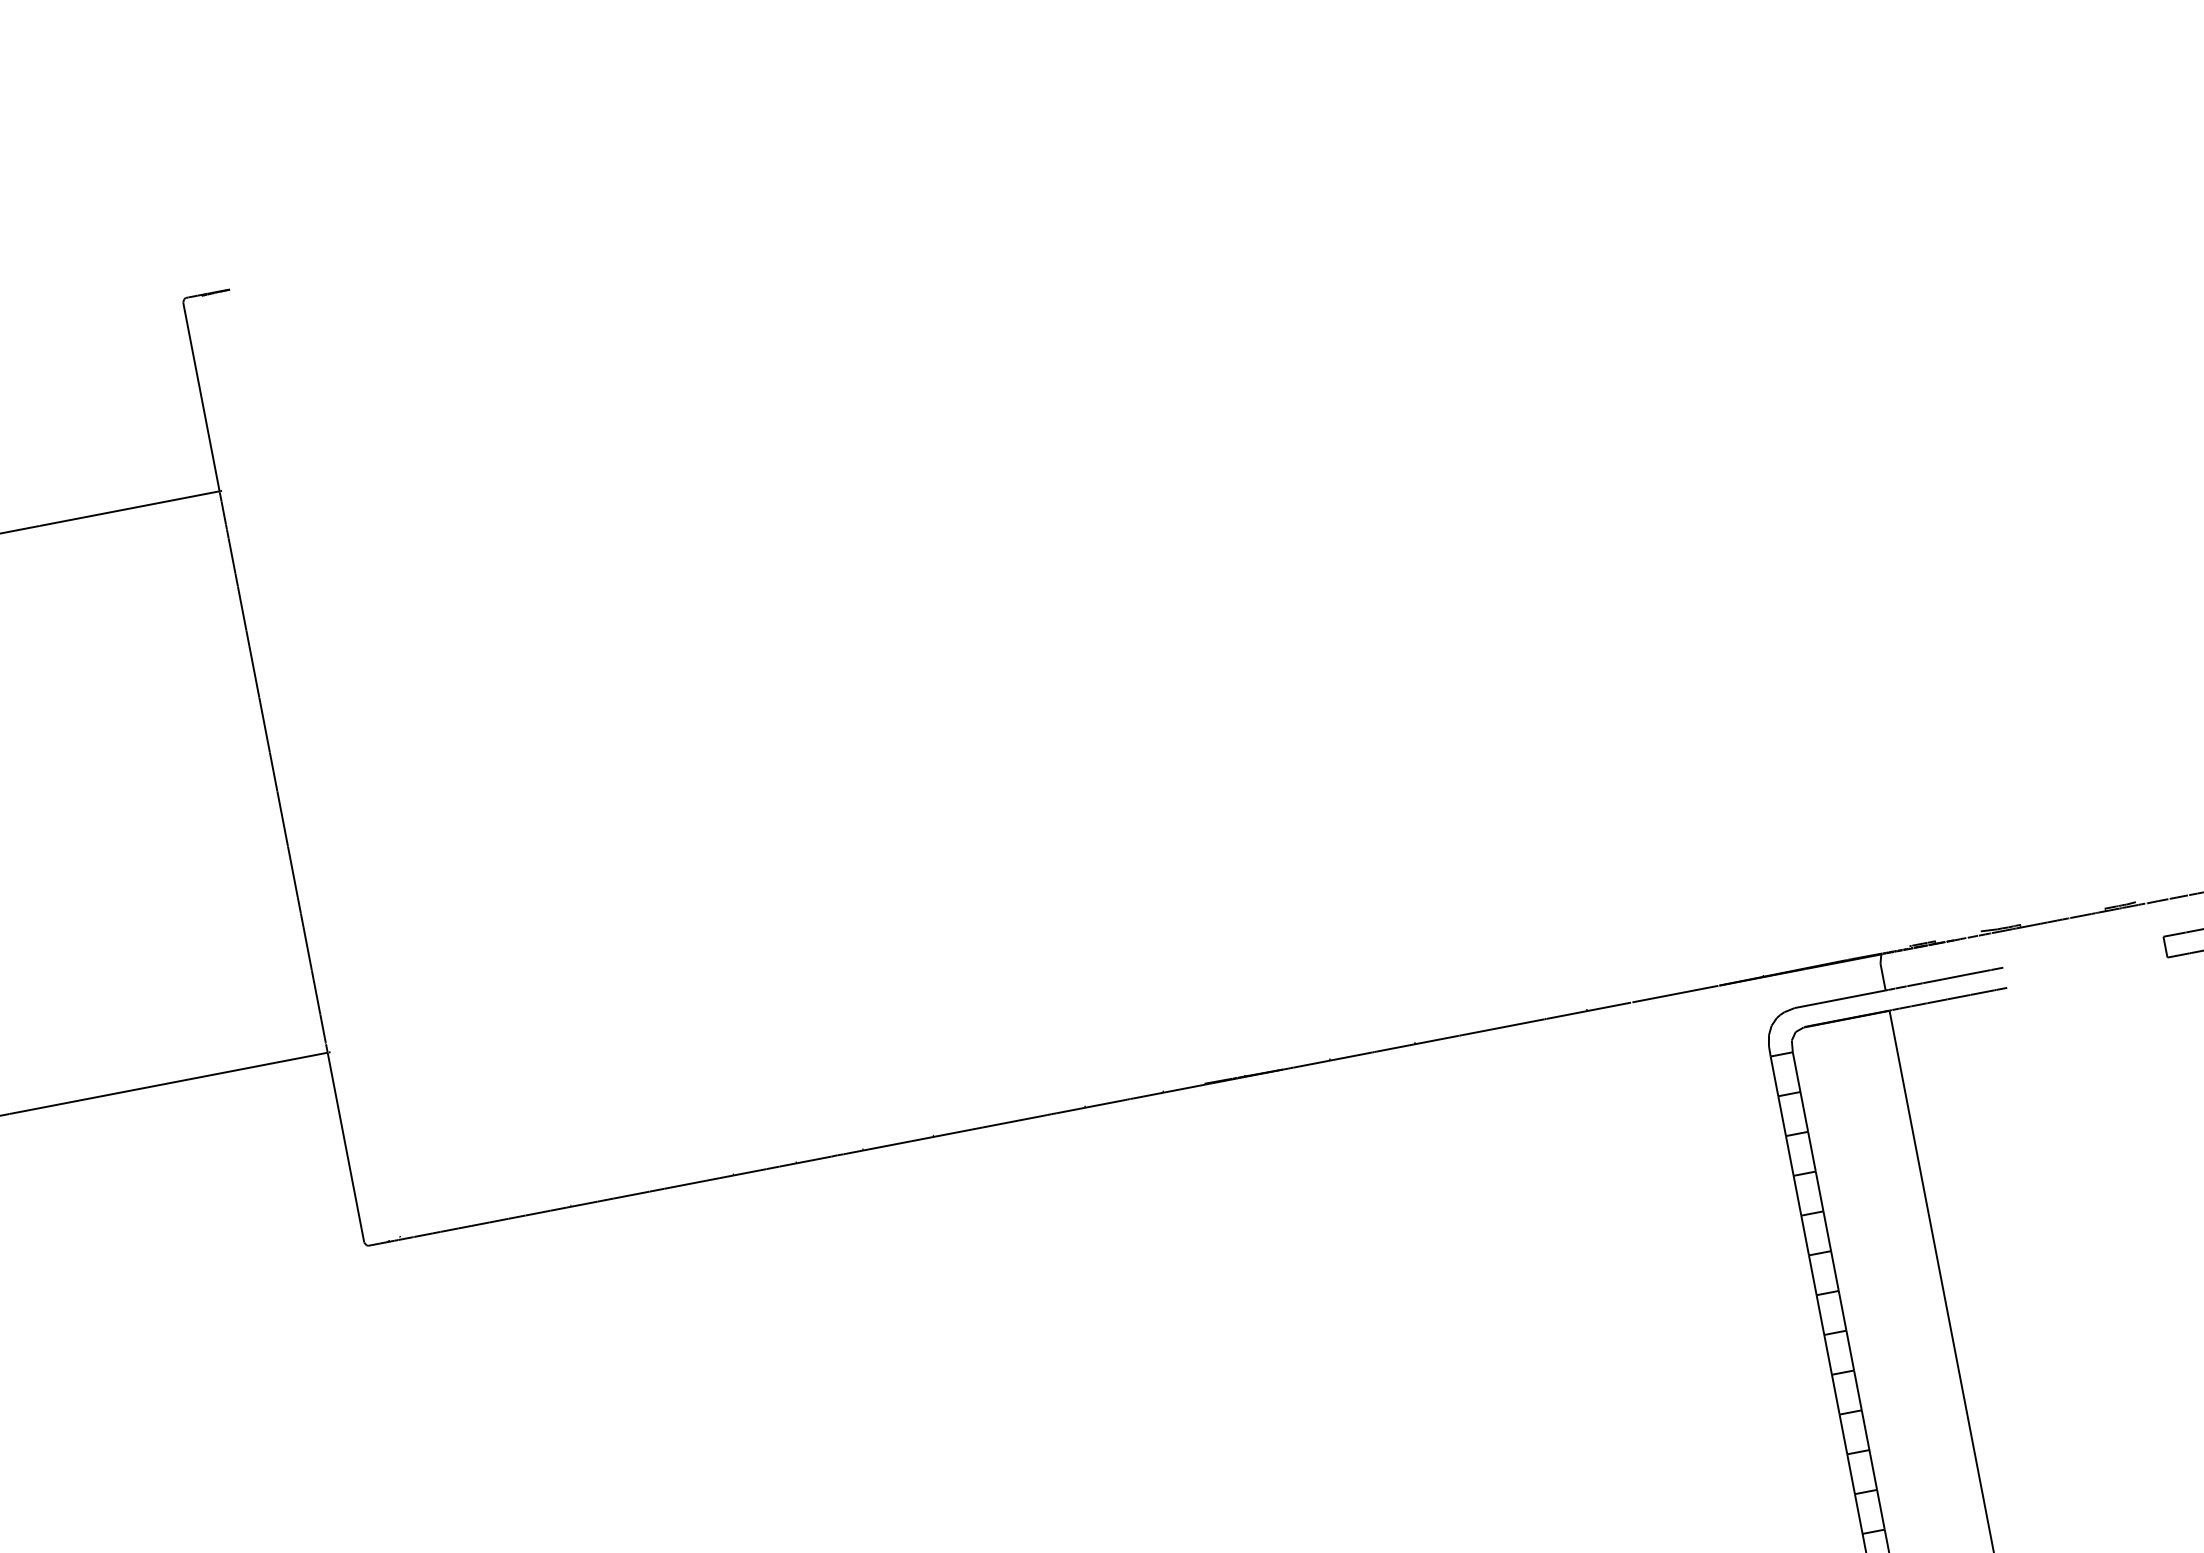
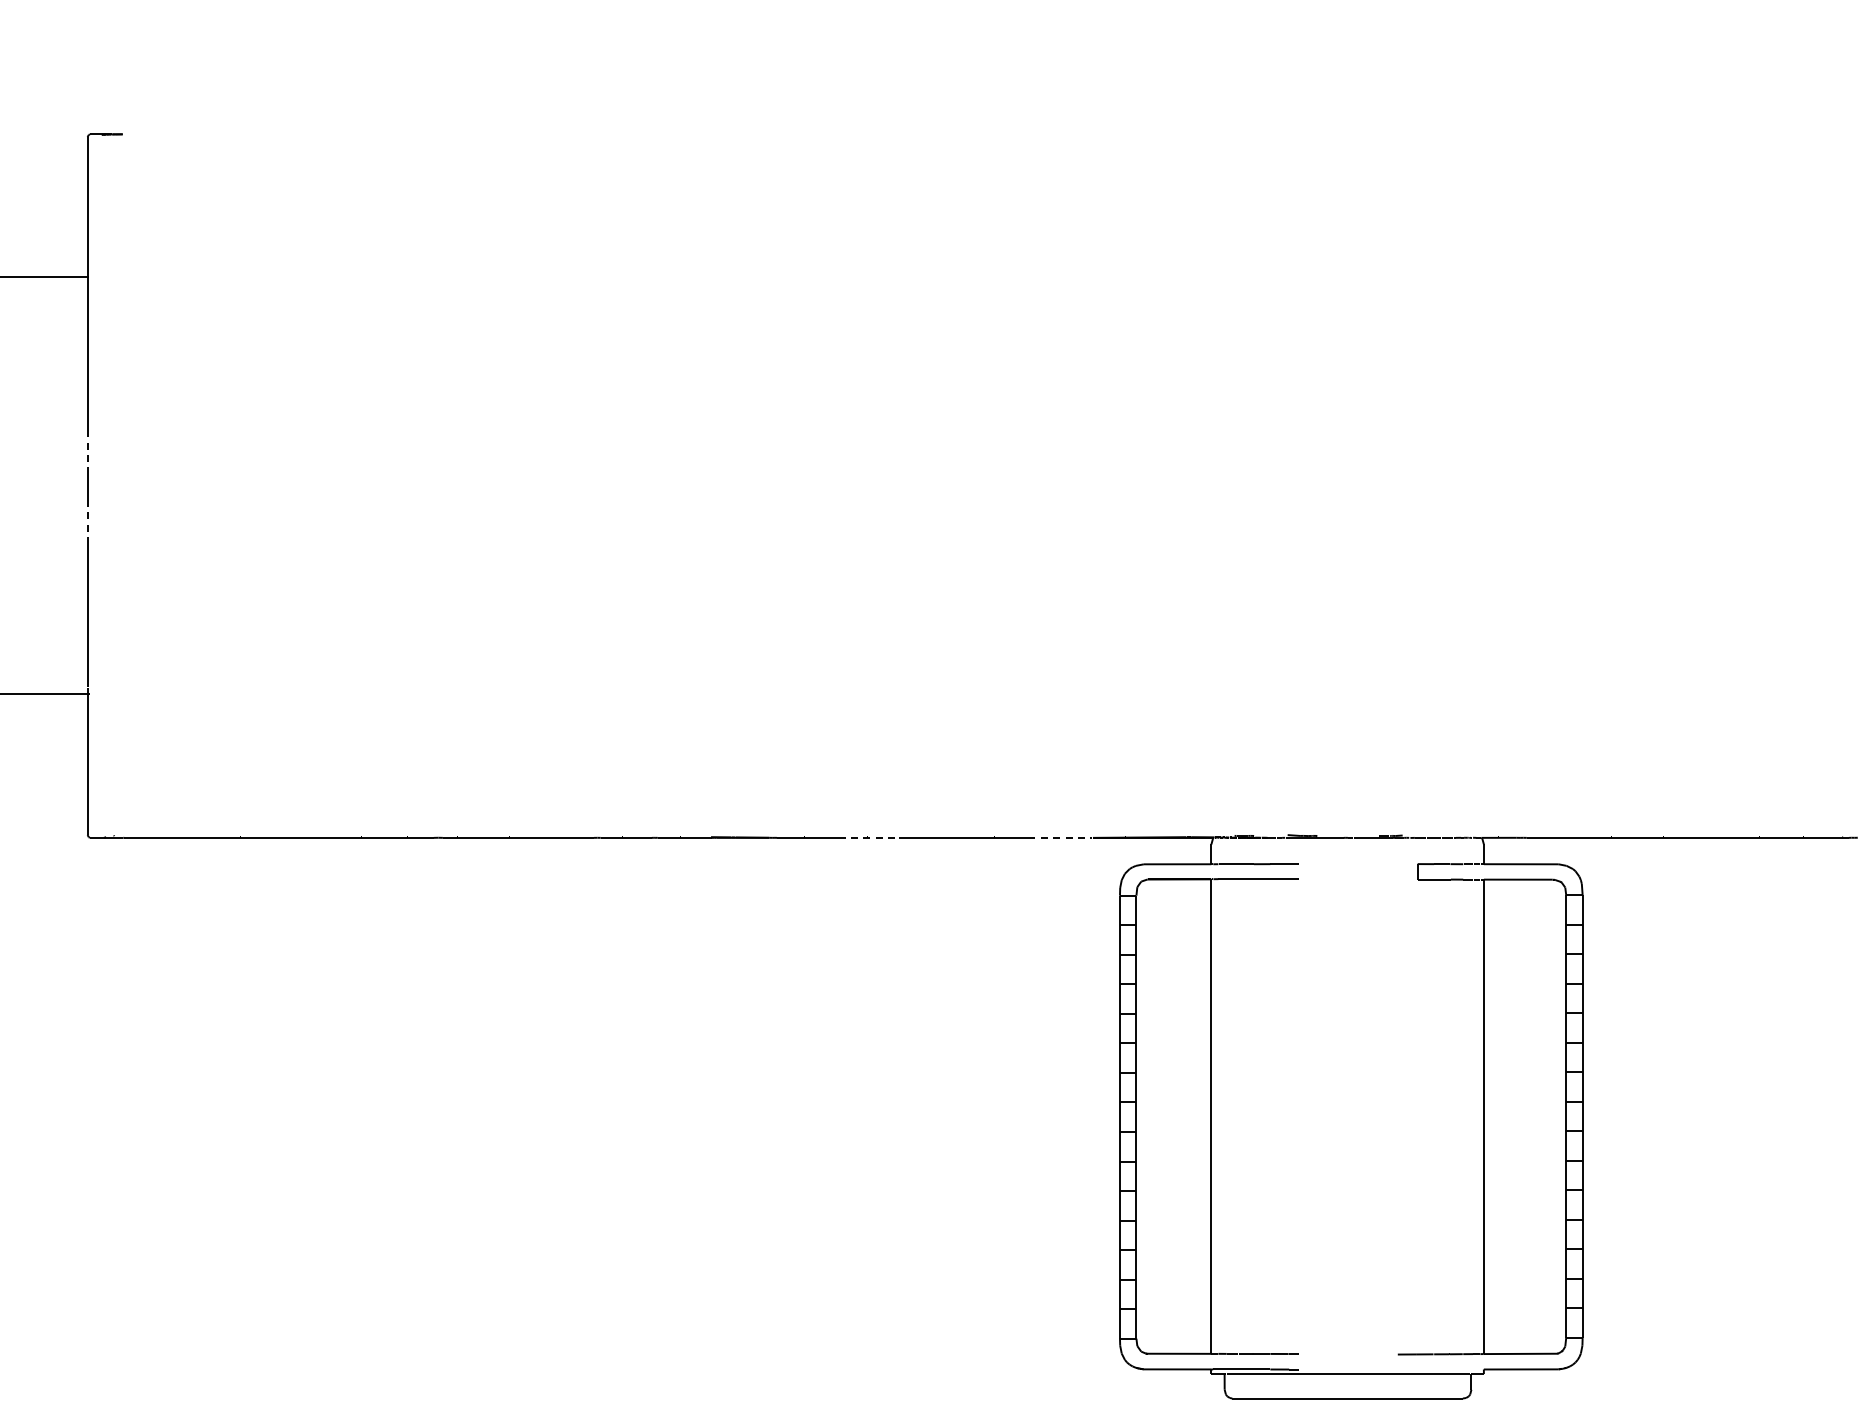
line: (264, 726) -> (87, 451), solid -> dashed
line: (282, 820) -> (87, 521), solid -> dashed
line: (1675, 993) -> (1060, 837), solid -> dashed
line: (1418, 1043) -> (869, 837), solid -> dashed

